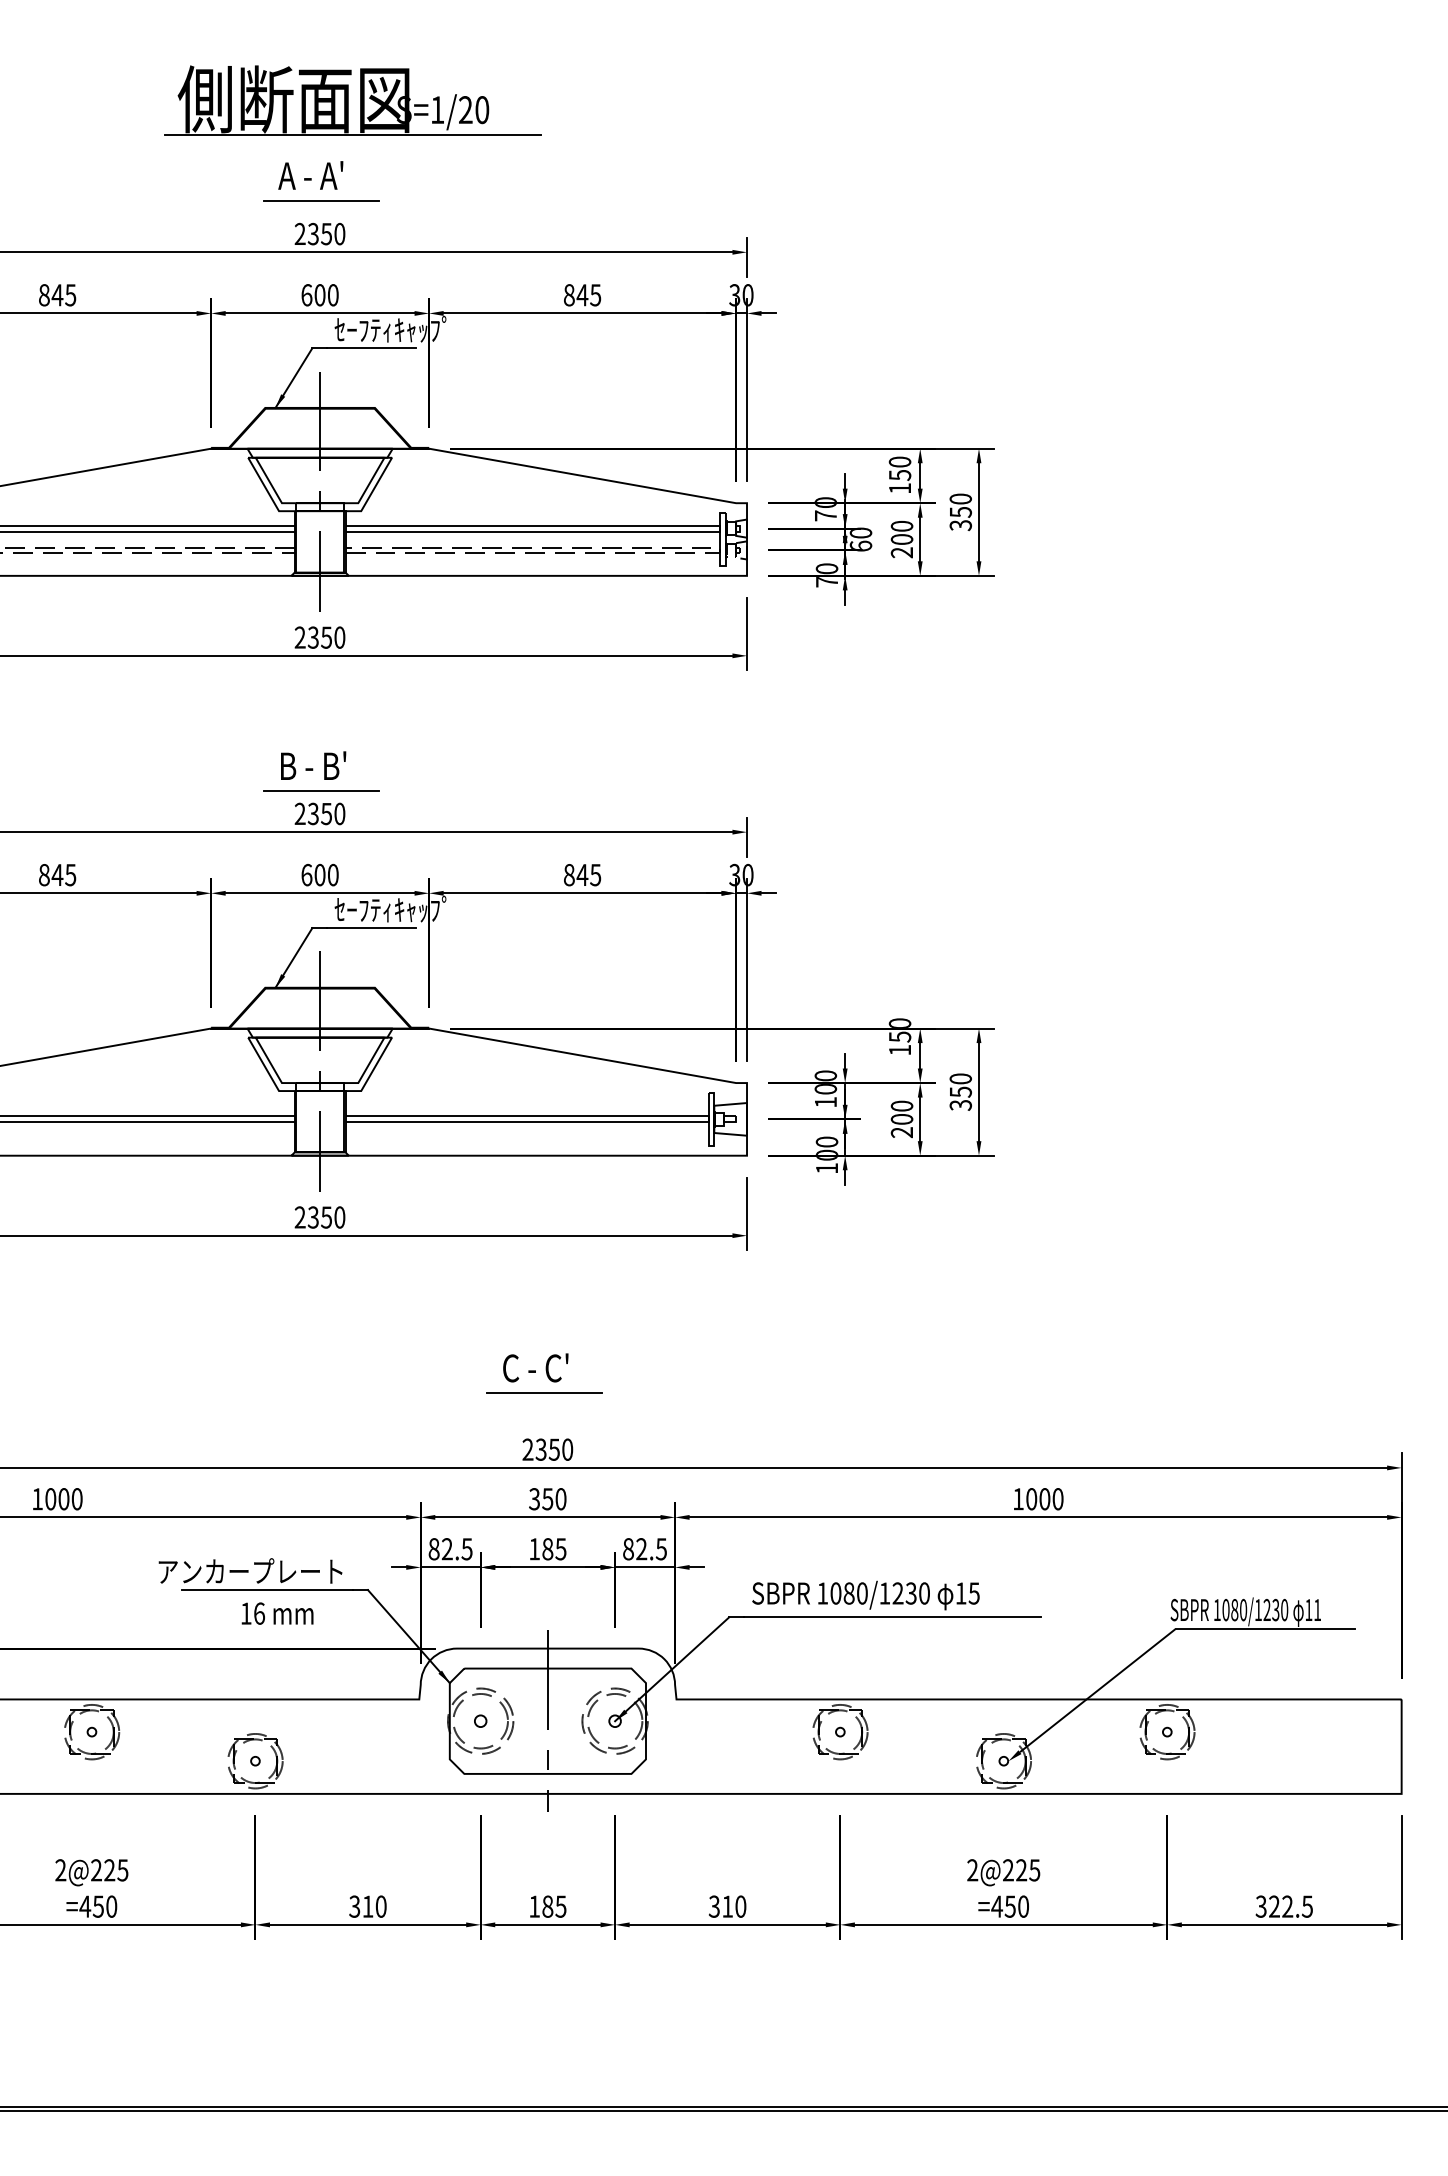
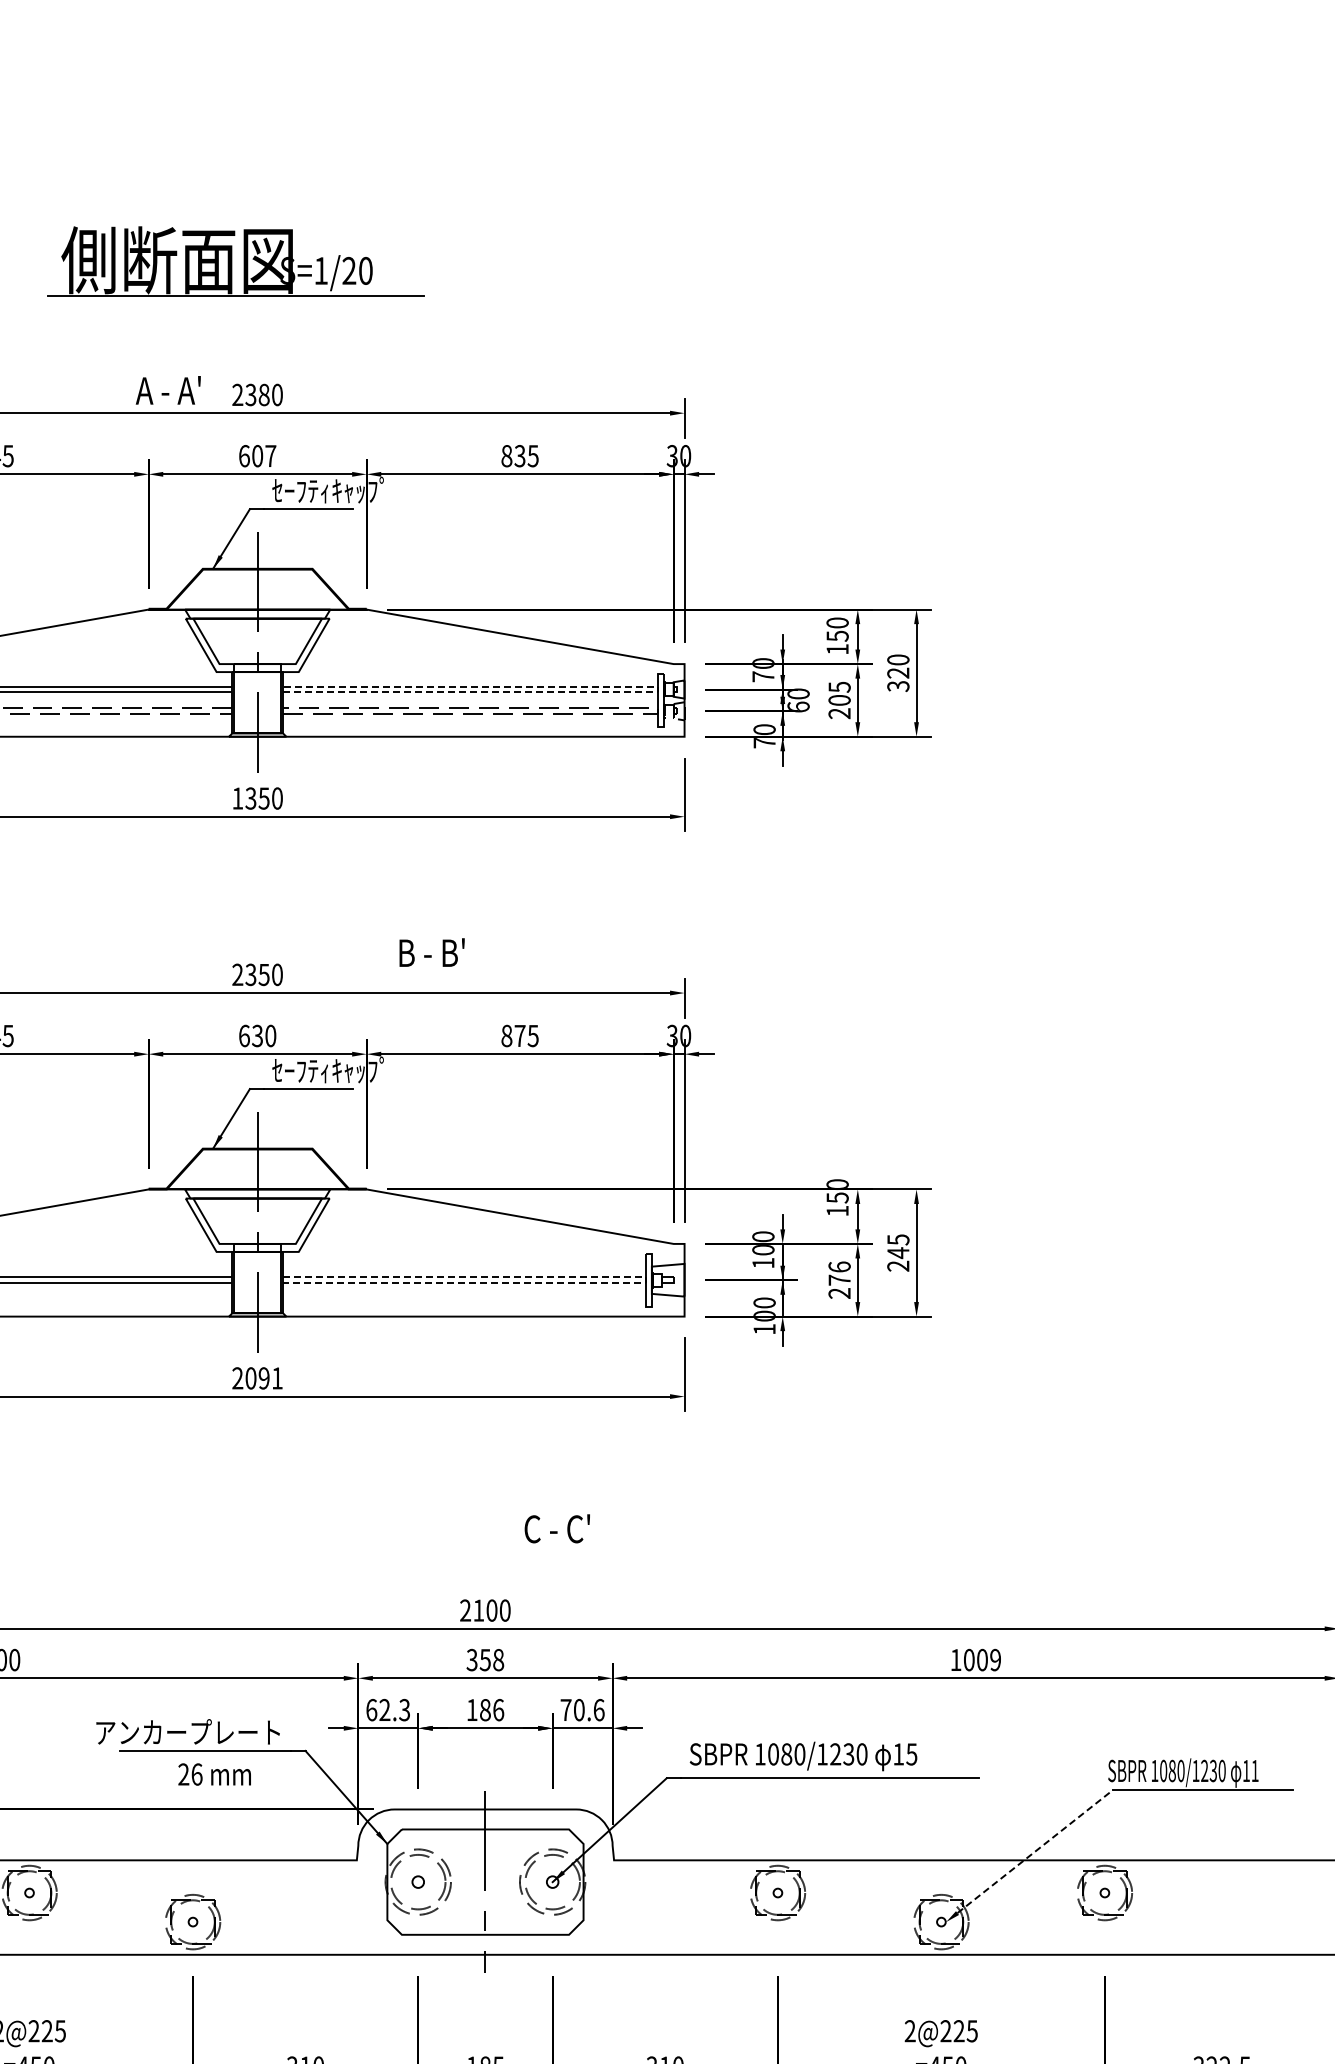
part: (352, 100) -> (236, 261), moved
text: (310, 175) -> (168, 390), moved
line: (320, 200) -> (258, 361), removed
text: (326, 234) -> (264, 395), 2350 -> 2380
text: (332, 295) -> (270, 456), 600 -> 607
text: (582, 295) -> (520, 456), 845 -> 835
text: (960, 511) -> (898, 672), 350 -> 320
text: (901, 526) -> (839, 687), 200 -> 205
line: (720, 528) -> (658, 689), solid -> dashed
text: (299, 637) -> (237, 798), 2350 -> 1350
text: (313, 765) -> (432, 952), moved
line: (320, 790) -> (258, 951), removed
text: (582, 874) -> (520, 1035), 845 -> 875
text: (319, 875) -> (257, 1036), 600 -> 630
text: (960, 1091) -> (898, 1252), 350 -> 245
text: (901, 1112) -> (839, 1273), 200 -> 276
line: (708, 1119) -> (646, 1280), solid -> dashed
text: (326, 1217) -> (264, 1378), 2350 -> 2091
text: (535, 1367) -> (557, 1528), moved
line: (544, 1392) -> (482, 1553), removed
text: (547, 1449) -> (485, 1610), 2350 -> 2100
text: (560, 1499) -> (498, 1660), 350 -> 358
text: (1057, 1499) -> (995, 1660), 1000 -> 1009
text: (450, 1549) -> (388, 1710), 82.5 -> 62.3
text: (560, 1549) -> (498, 1710), 185 -> 186
text: (645, 1549) -> (583, 1710), 82.5 -> 70.6
text: (245, 1613) -> (183, 1774), 16 -> 26
line: (1098, 1690) -> (1036, 1851), solid -> dashed

